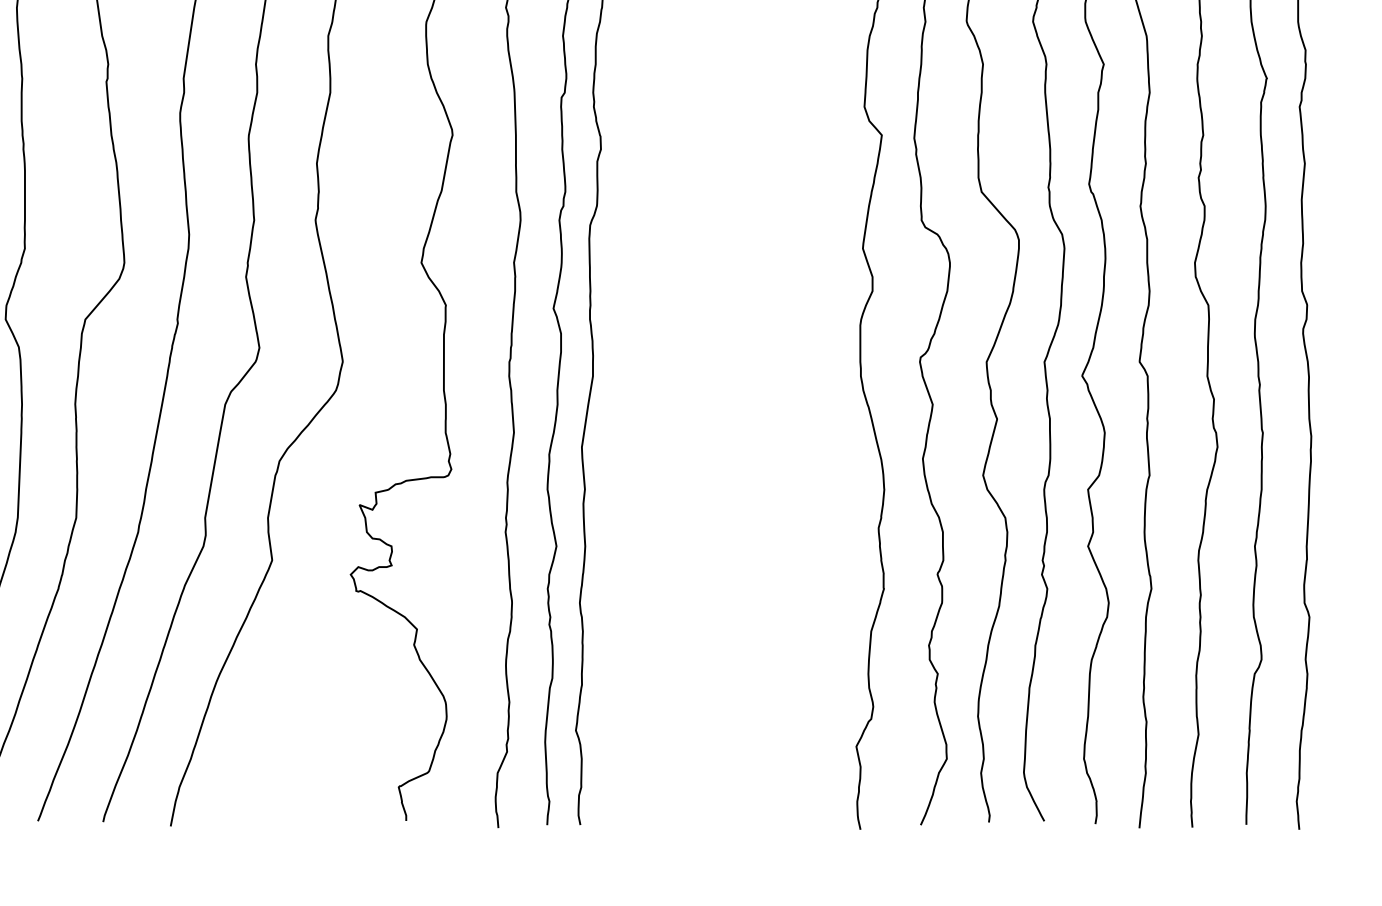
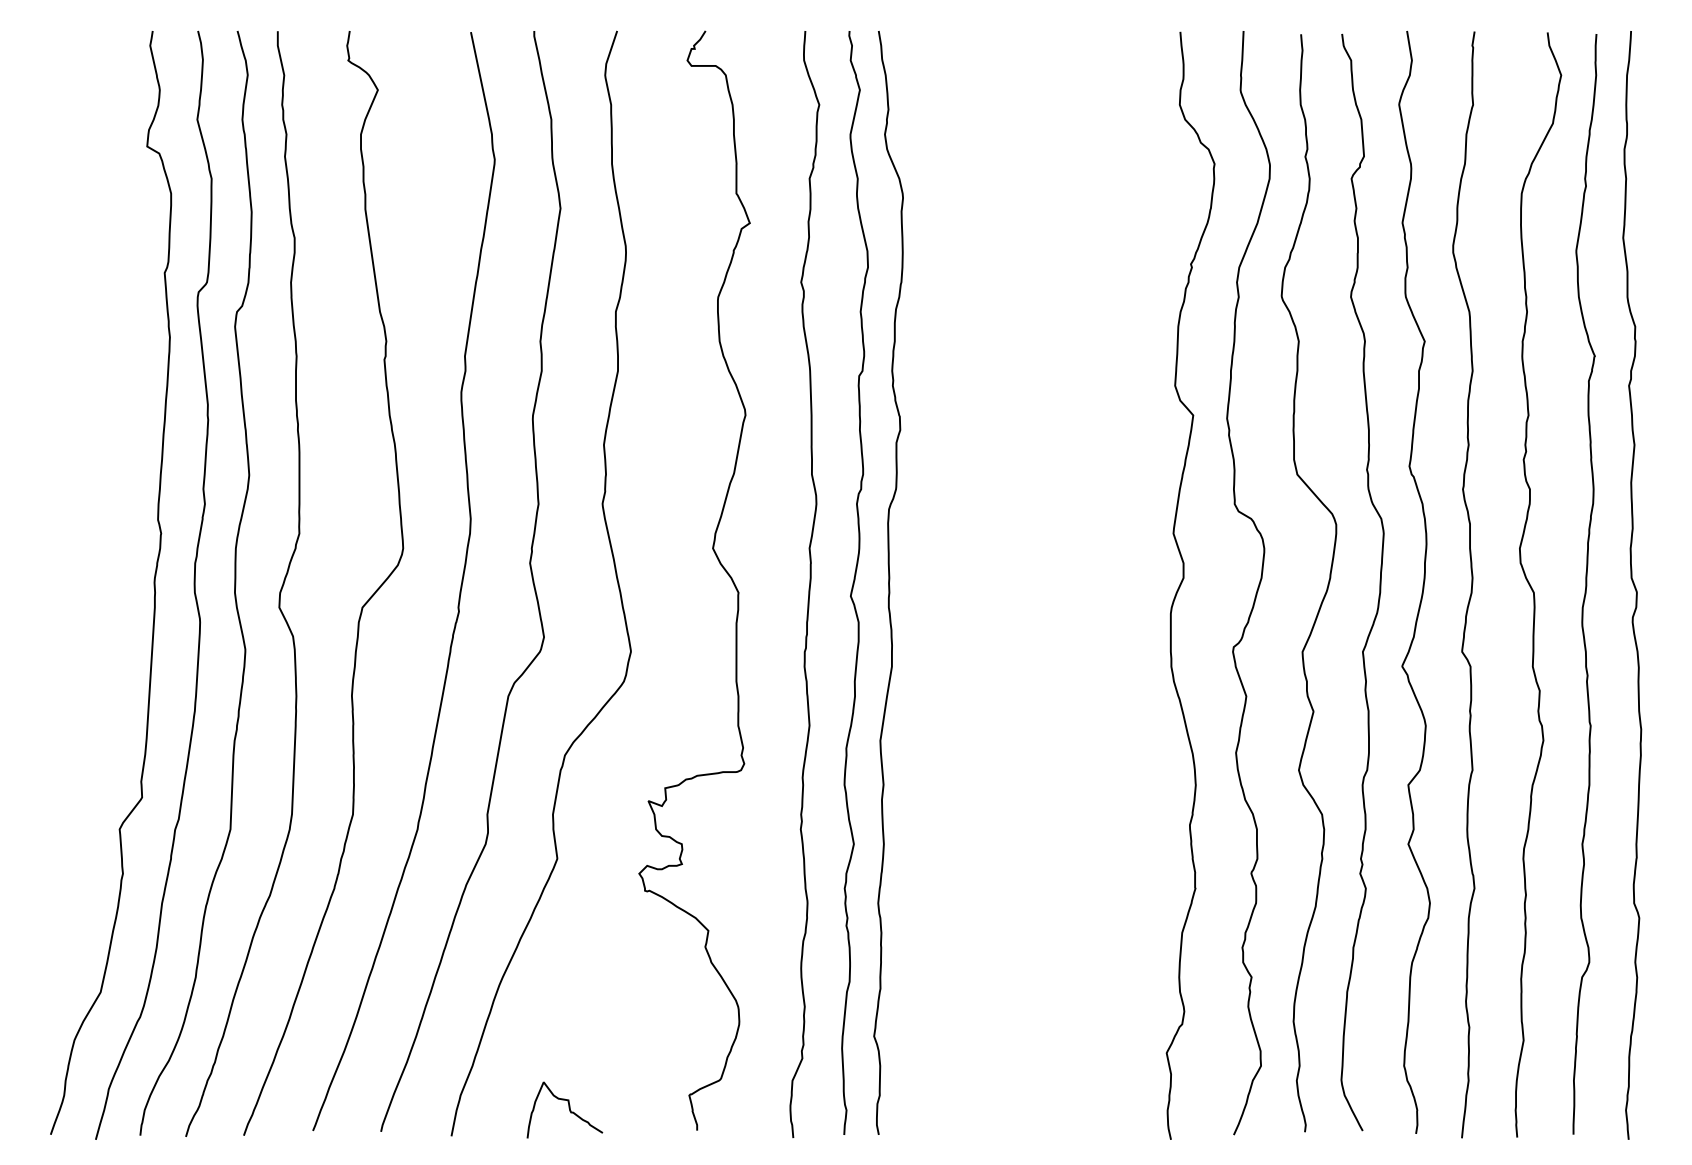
curve: (282, 799) -> (568, 1108), added

